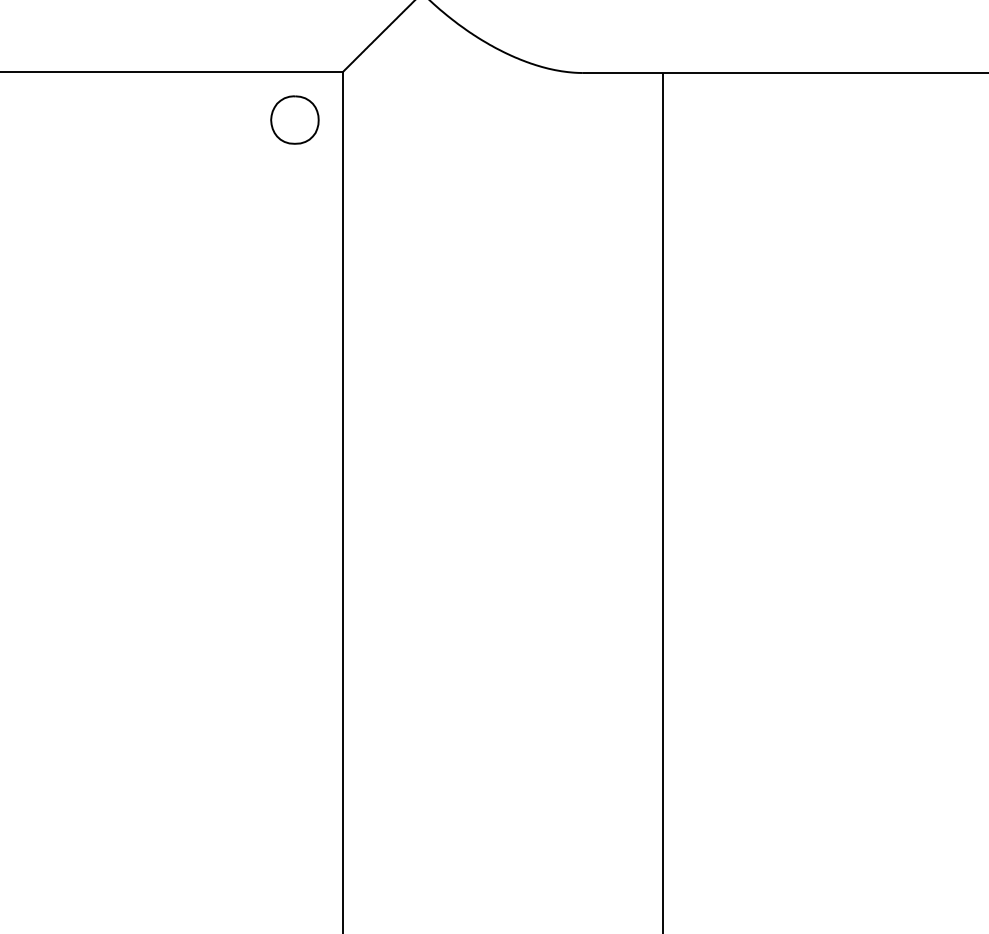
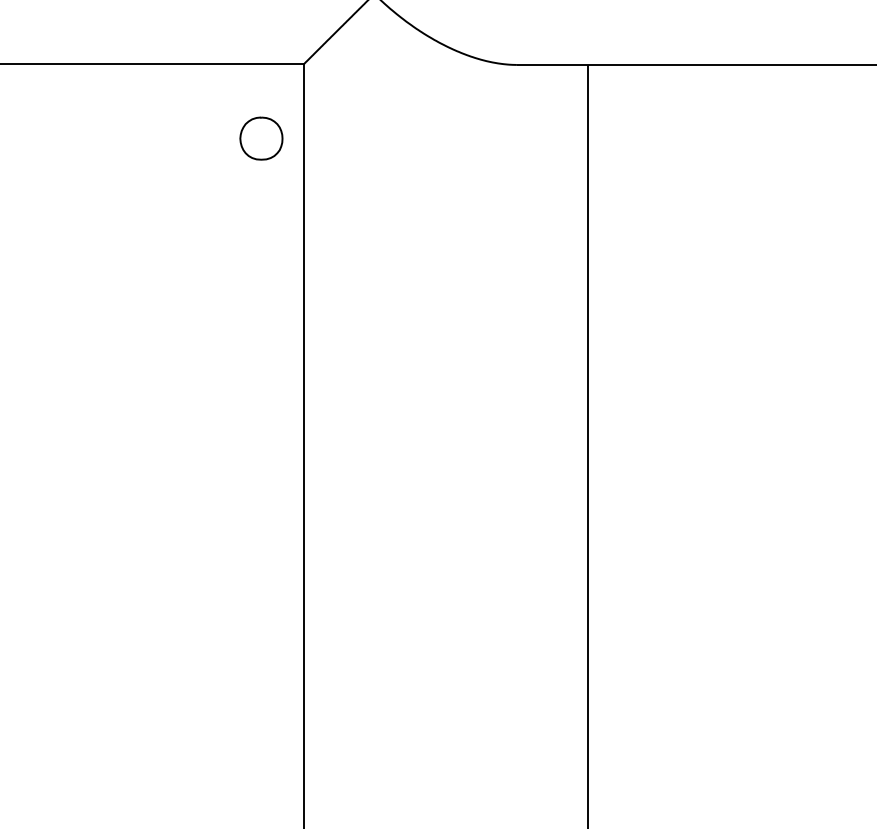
part: (294, 119) -> (261, 138), moved

